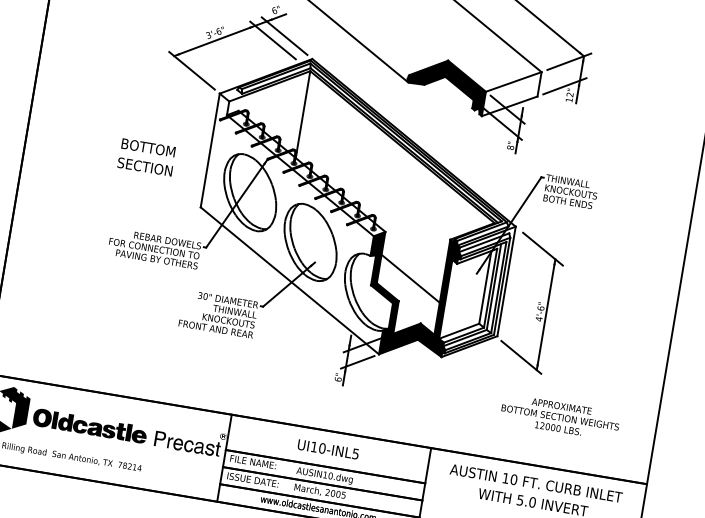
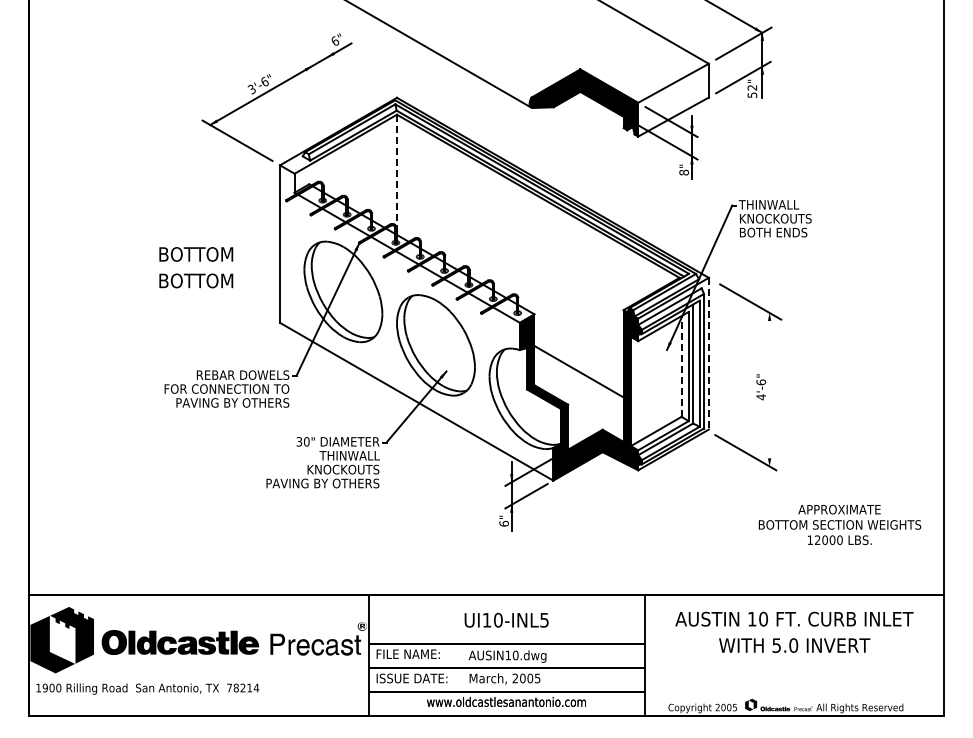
line: (284, 36) -> (354, 73), removed
line: (272, 40) -> (339, 81), removed
text: (569, 99) -> (752, 94), 12" -> 52"
line: (303, 115) -> (397, 175), solid -> dashed
text: (144, 166) -> (195, 280), SECTION -> BOTTOM
line: (506, 281) -> (708, 353), solid -> dashed
line: (485, 287) -> (681, 366), solid -> dashed
line: (546, 314) -> (769, 389), removed
text: (211, 328) -> (322, 483), FRONT AND REAR -> PAVING BY OTHERS
text: (560, 417) -> (839, 524), moved

